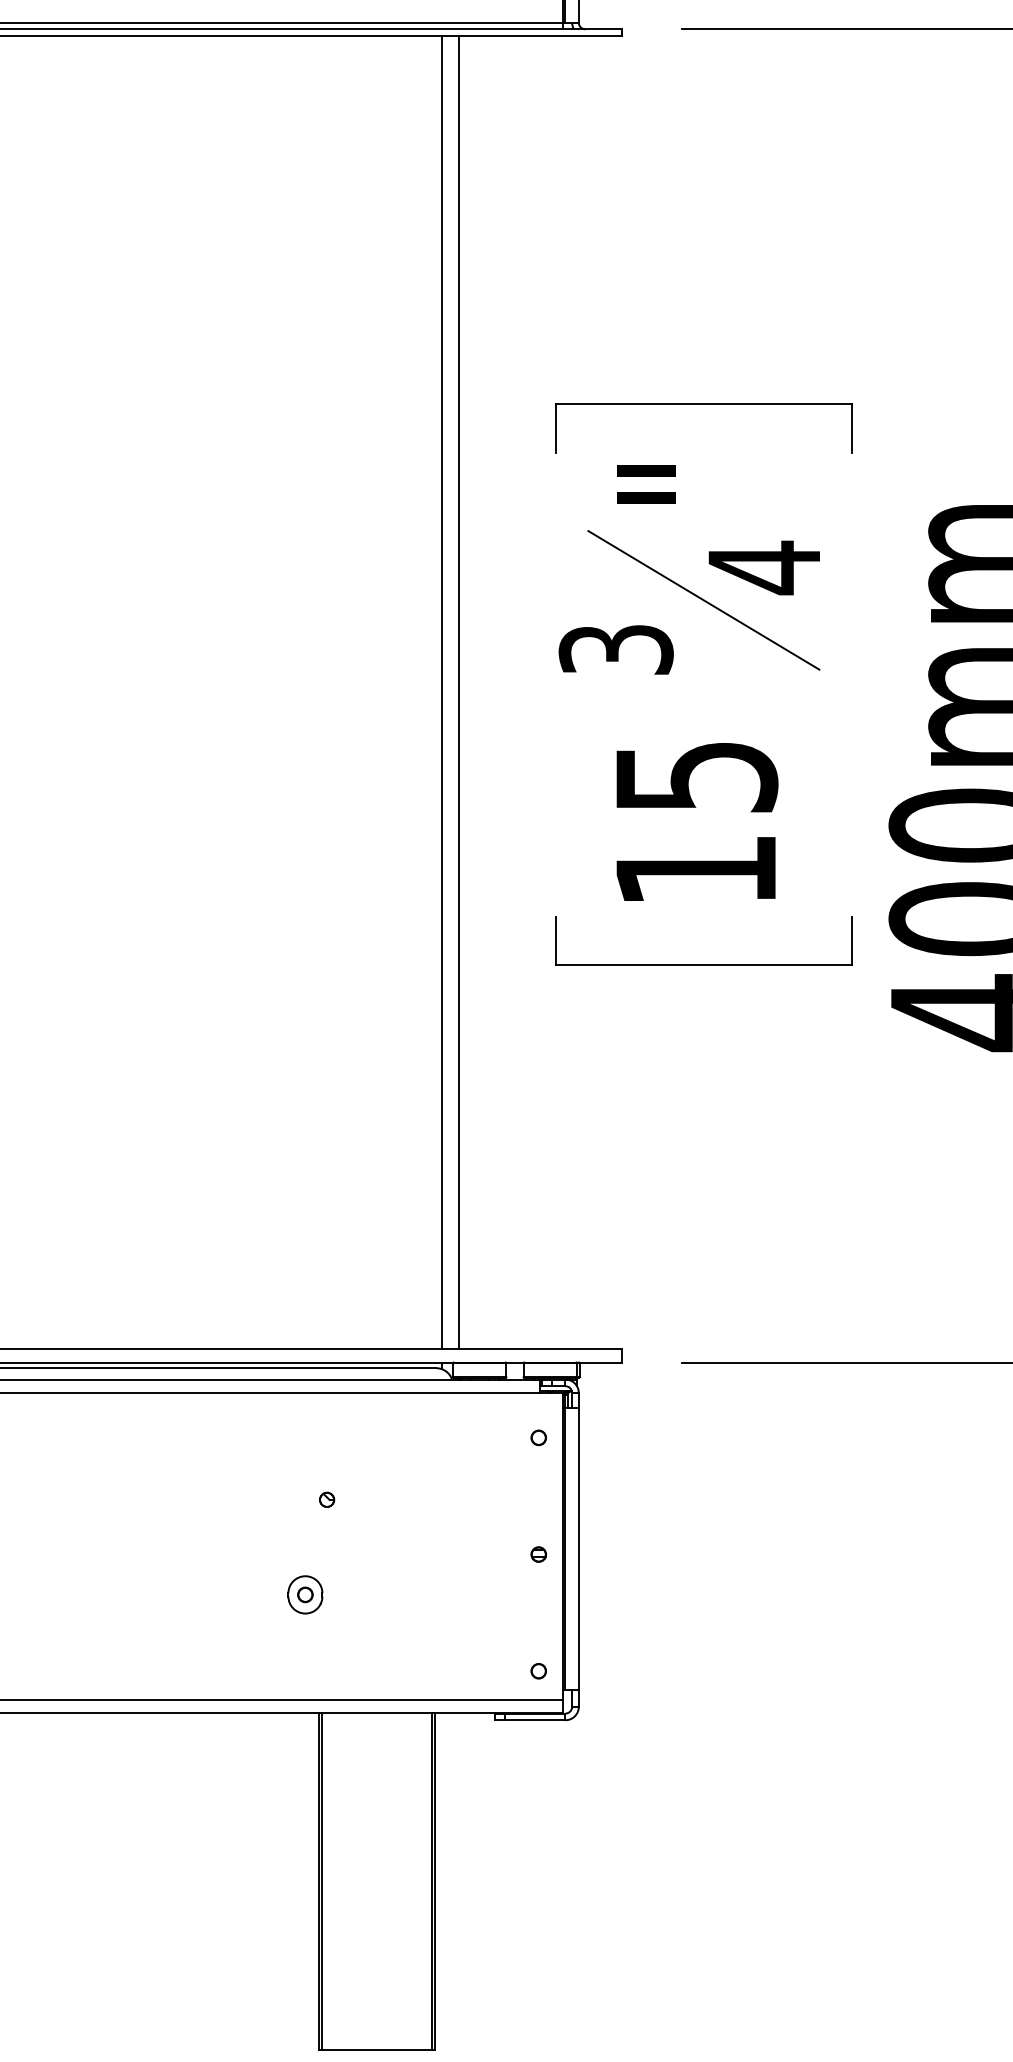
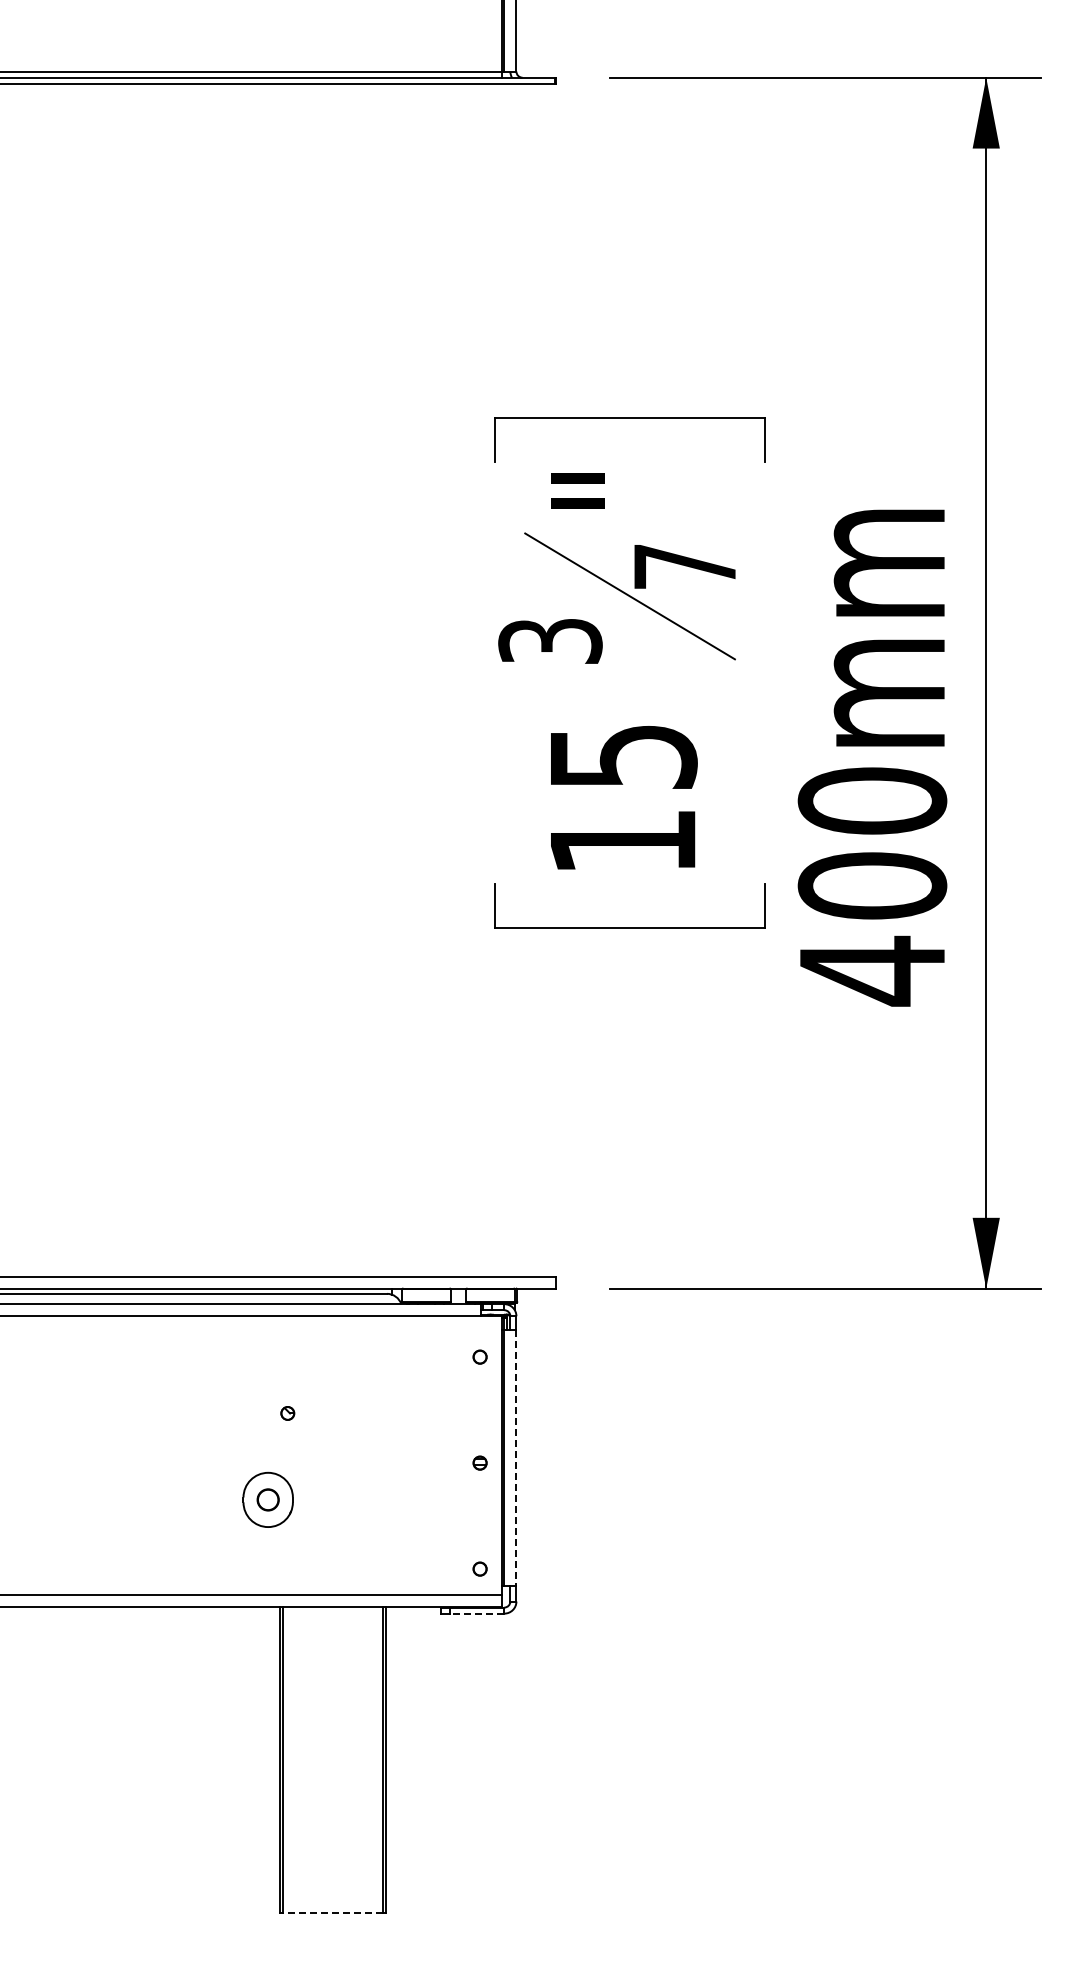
text: (763, 567) -> (684, 566), 4 -> 7
line: (442, 691) -> (392, 679), removed
line: (458, 691) -> (407, 679), removed
line: (578, 1549) -> (516, 1458), solid -> dashed
part: (304, 1594) -> (267, 1499), size x1.6
line: (534, 1720) -> (476, 1613), solid -> dashed
line: (377, 2049) -> (333, 1912), solid -> dashed

